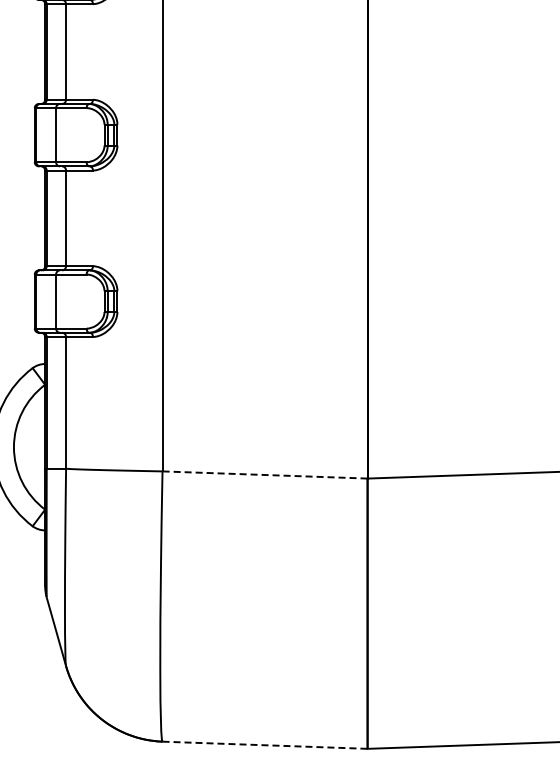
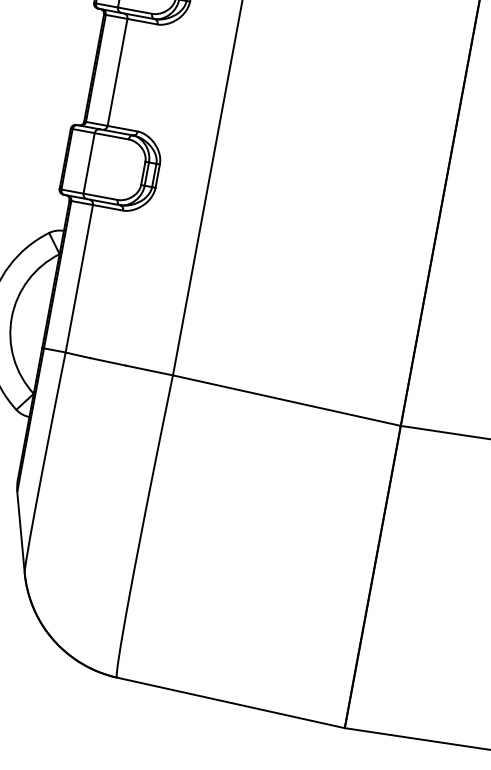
line: (265, 475) -> (287, 401), dashed -> solid
line: (265, 745) -> (231, 703), dashed -> solid

